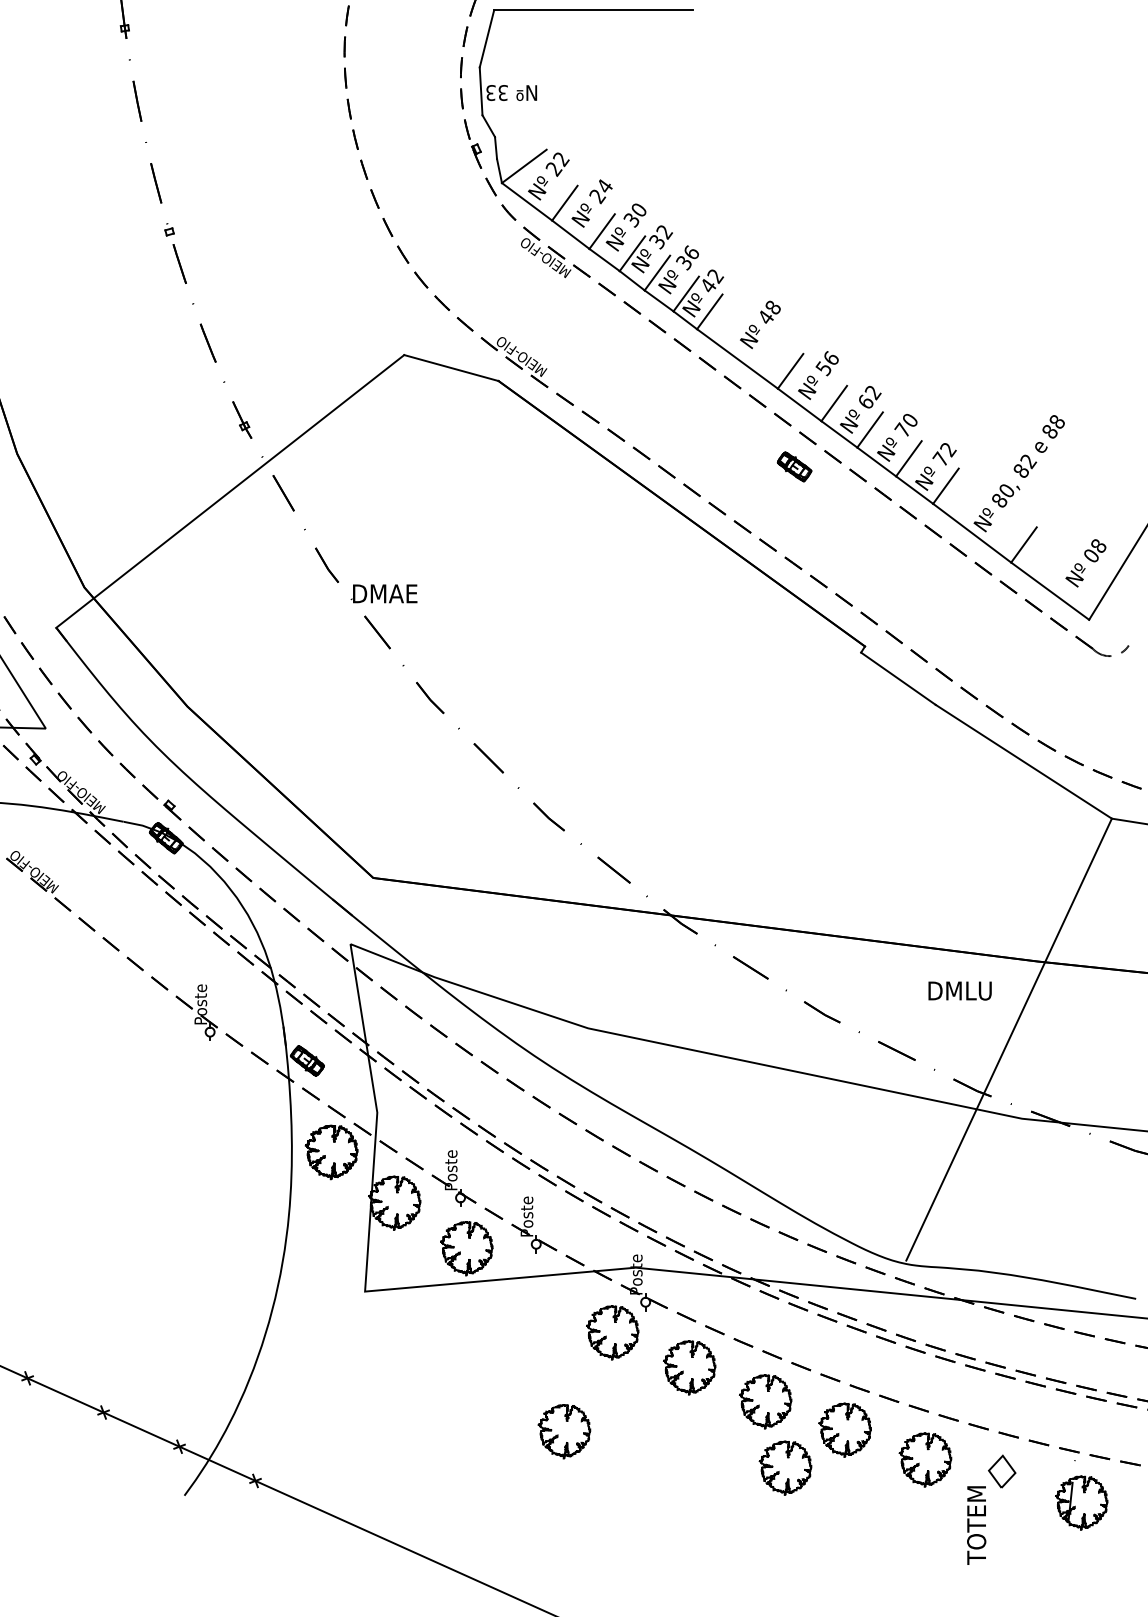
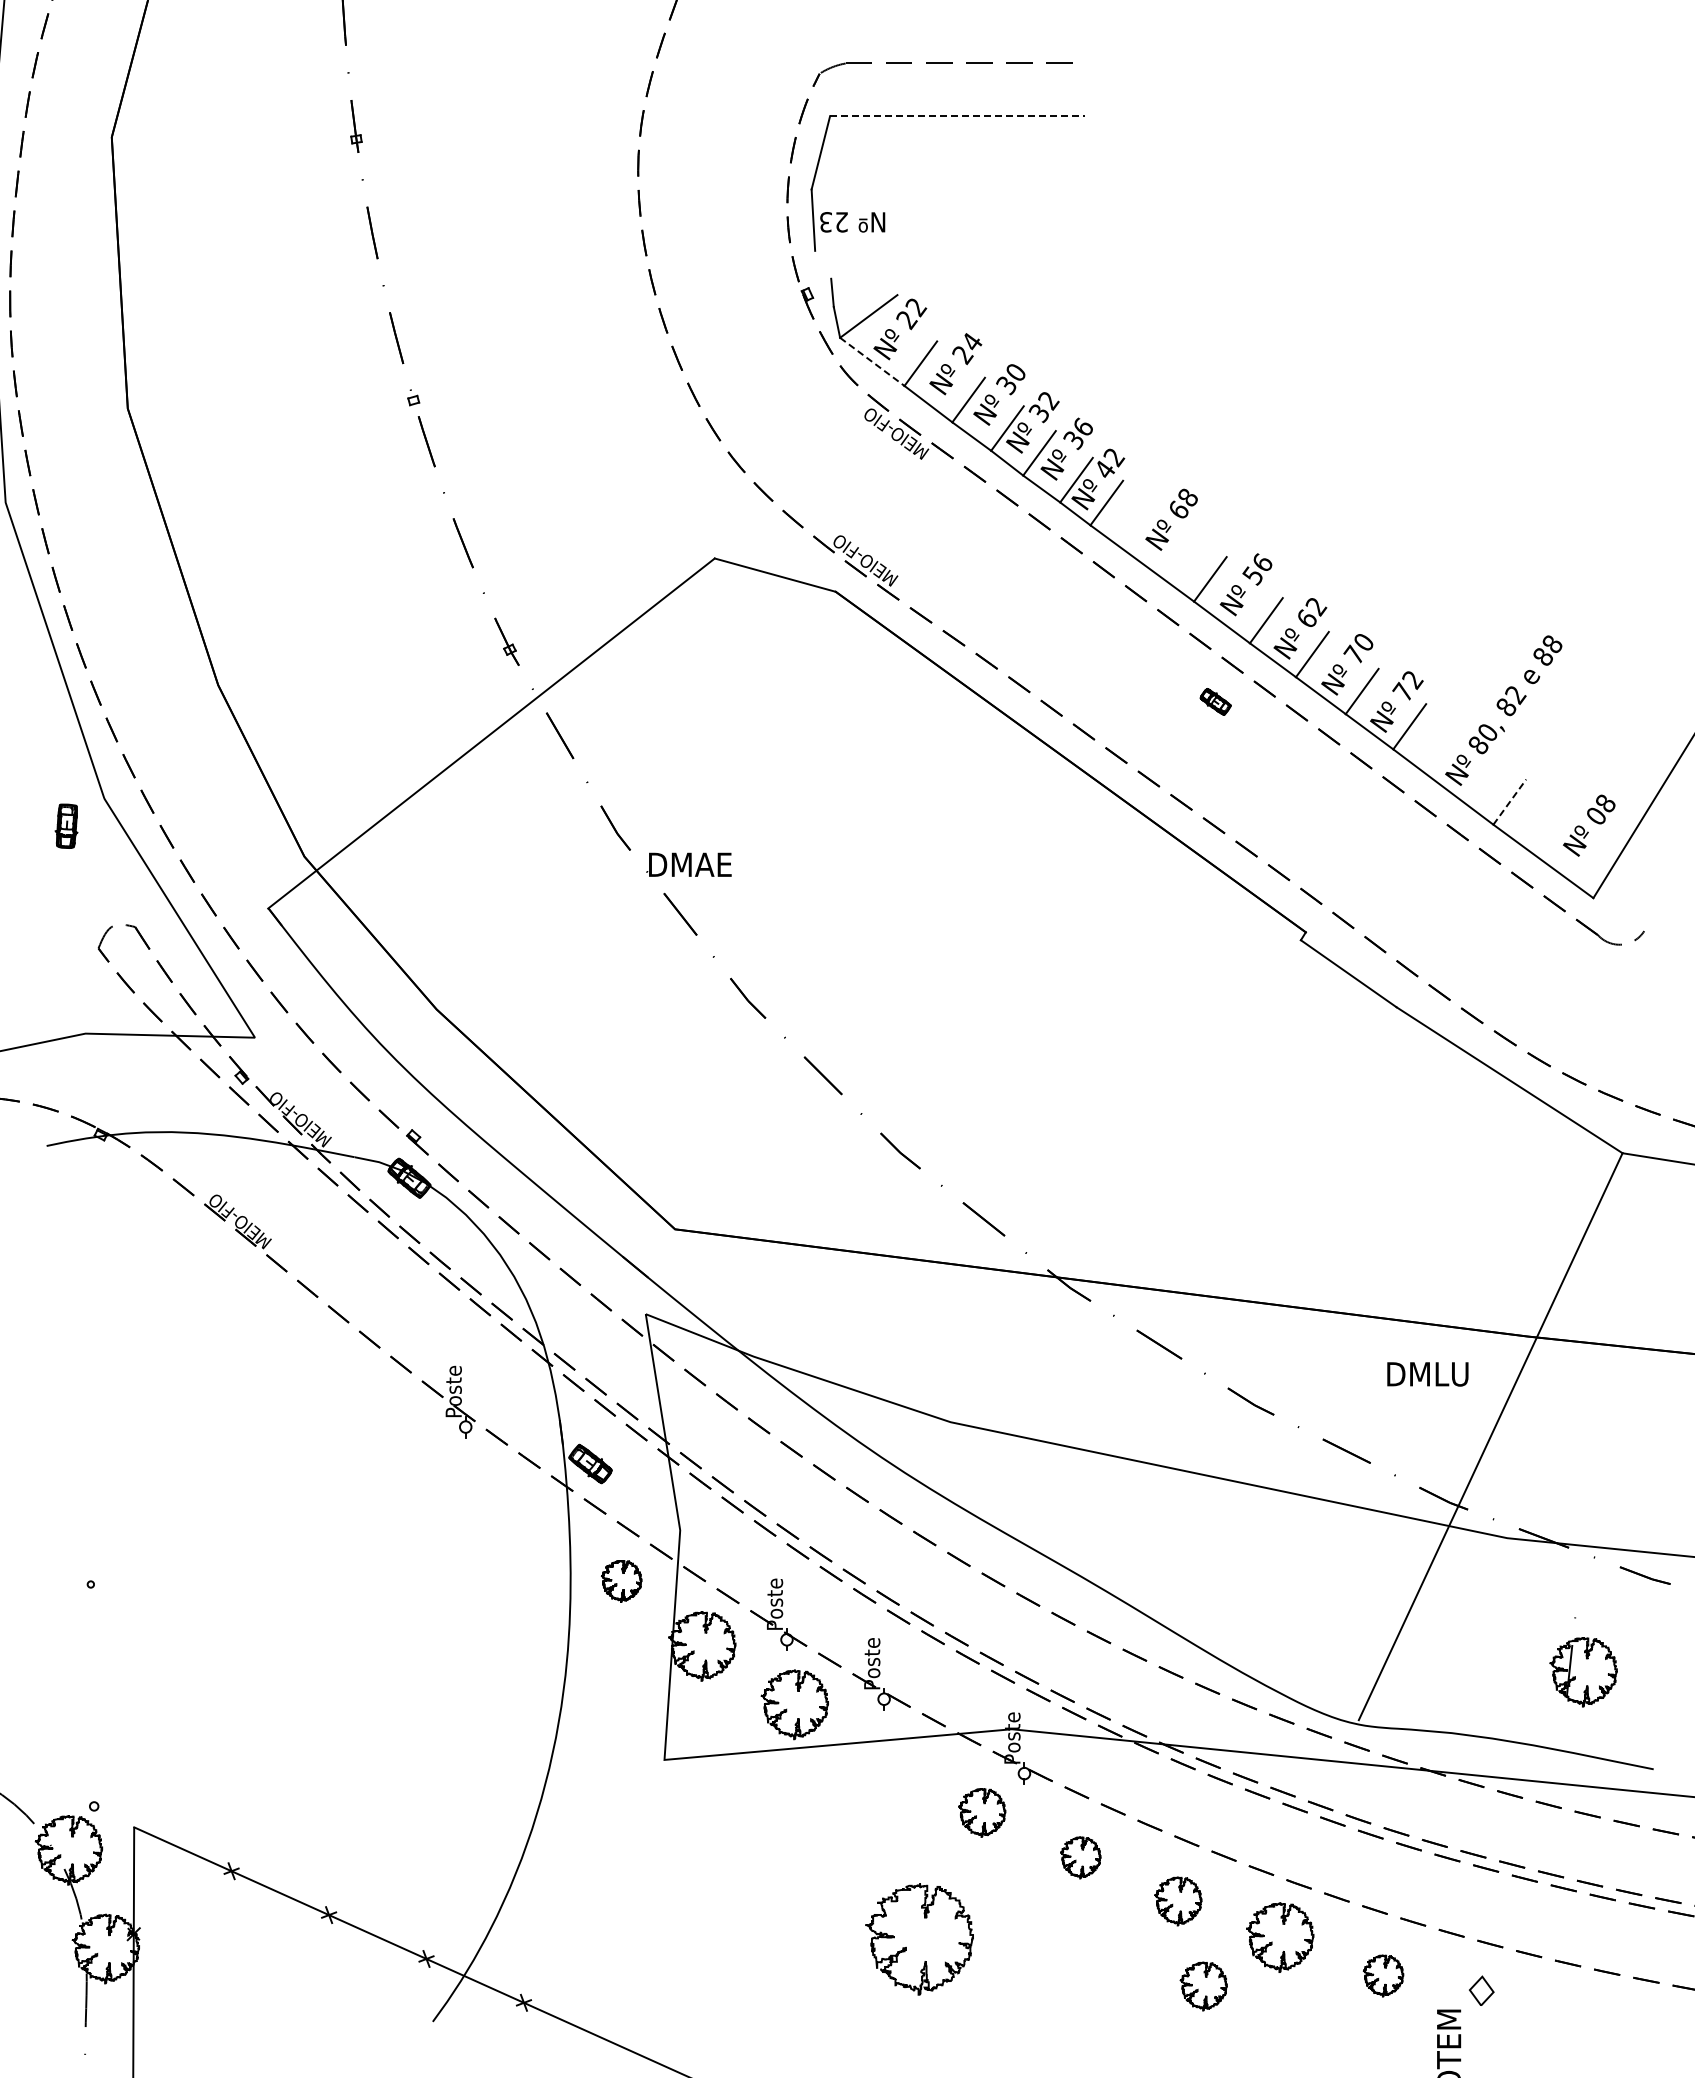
line: (594, 10) -> (958, 116), solid -> dashed
text: (503, 93) -> (841, 222), 33 -> 23
line: (489, 125) -> (823, 264), removed
line: (527, 202) -> (872, 362), solid -> dashed
text: (766, 316) -> (1179, 509), 48 -> 68
part: (794, 466) -> (1215, 701), size x0.7
line: (1023, 545) -> (1509, 802), solid -> dashed
part: (331, 1152) -> (621, 1581), size x0.6
part: (612, 1332) -> (982, 1812), size x0.7
part: (689, 1367) -> (1080, 1857), size x0.6
part: (765, 1401) -> (1178, 1901), size x0.7
part: (564, 1431) -> (920, 1939), size x1.6
part: (925, 1459) -> (1383, 1975), size x0.6
part: (785, 1468) -> (1203, 1986), size x0.7
part: (1001, 1471) -> (1481, 1990), size x0.7
part: (1081, 1495) -> (1583, 1662), moved

